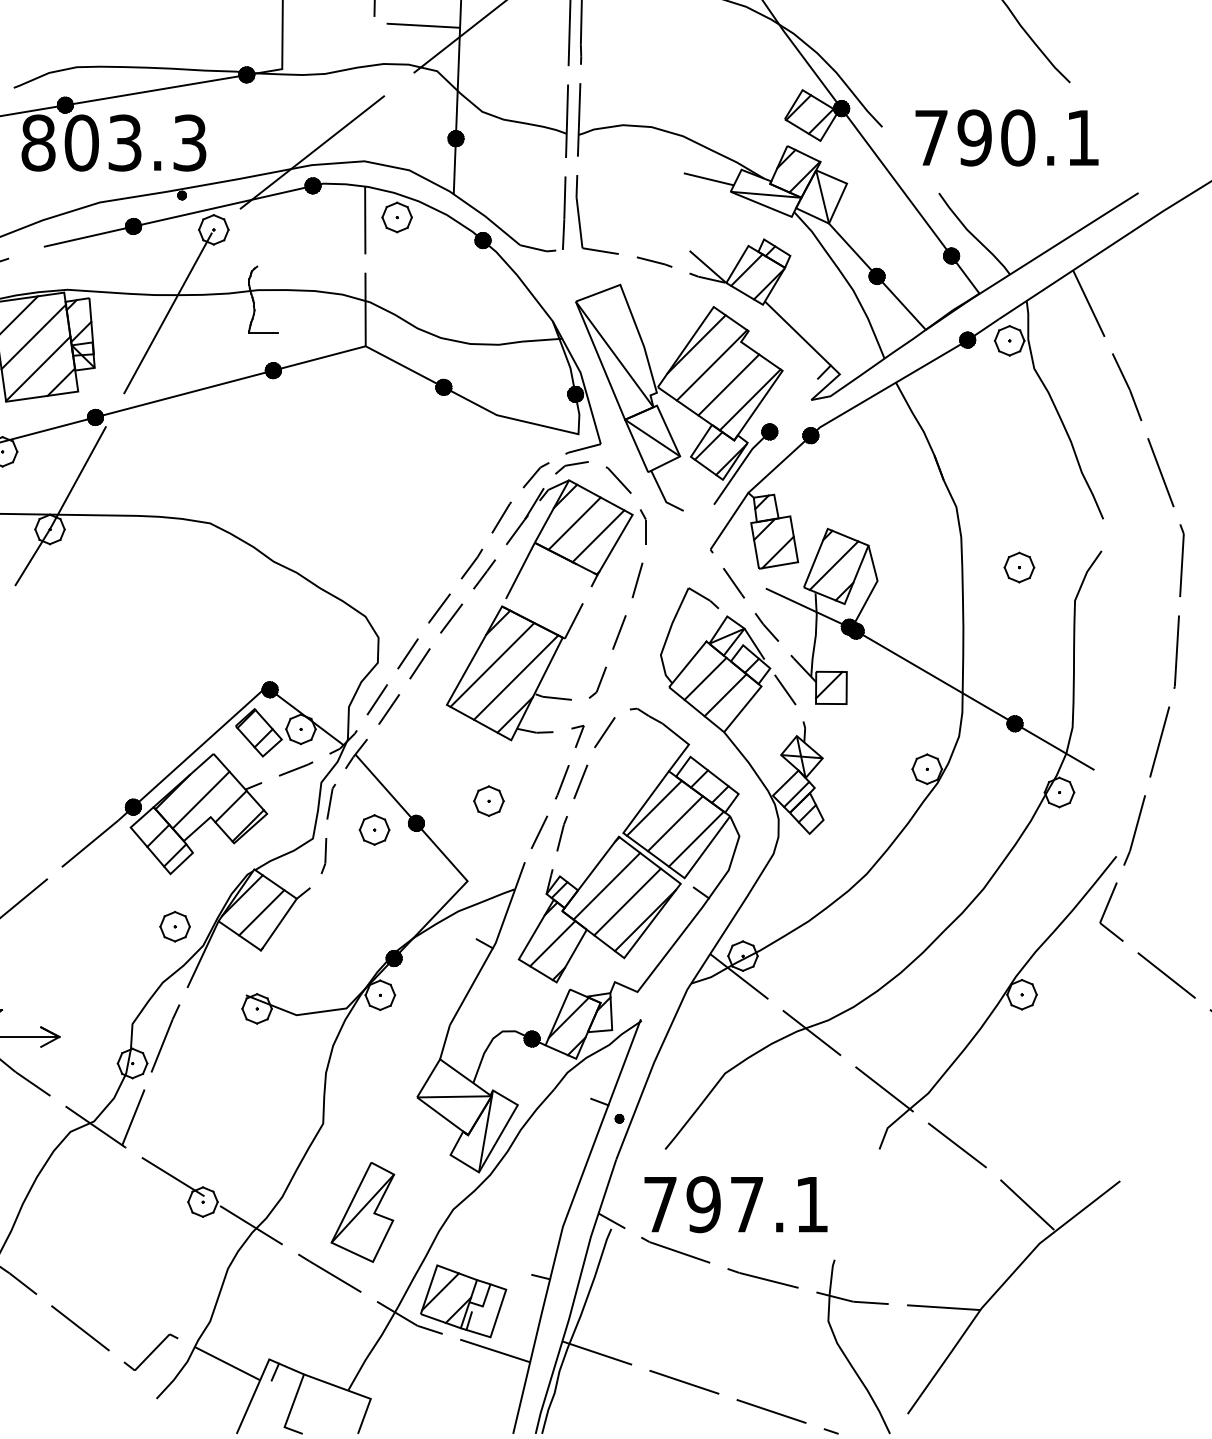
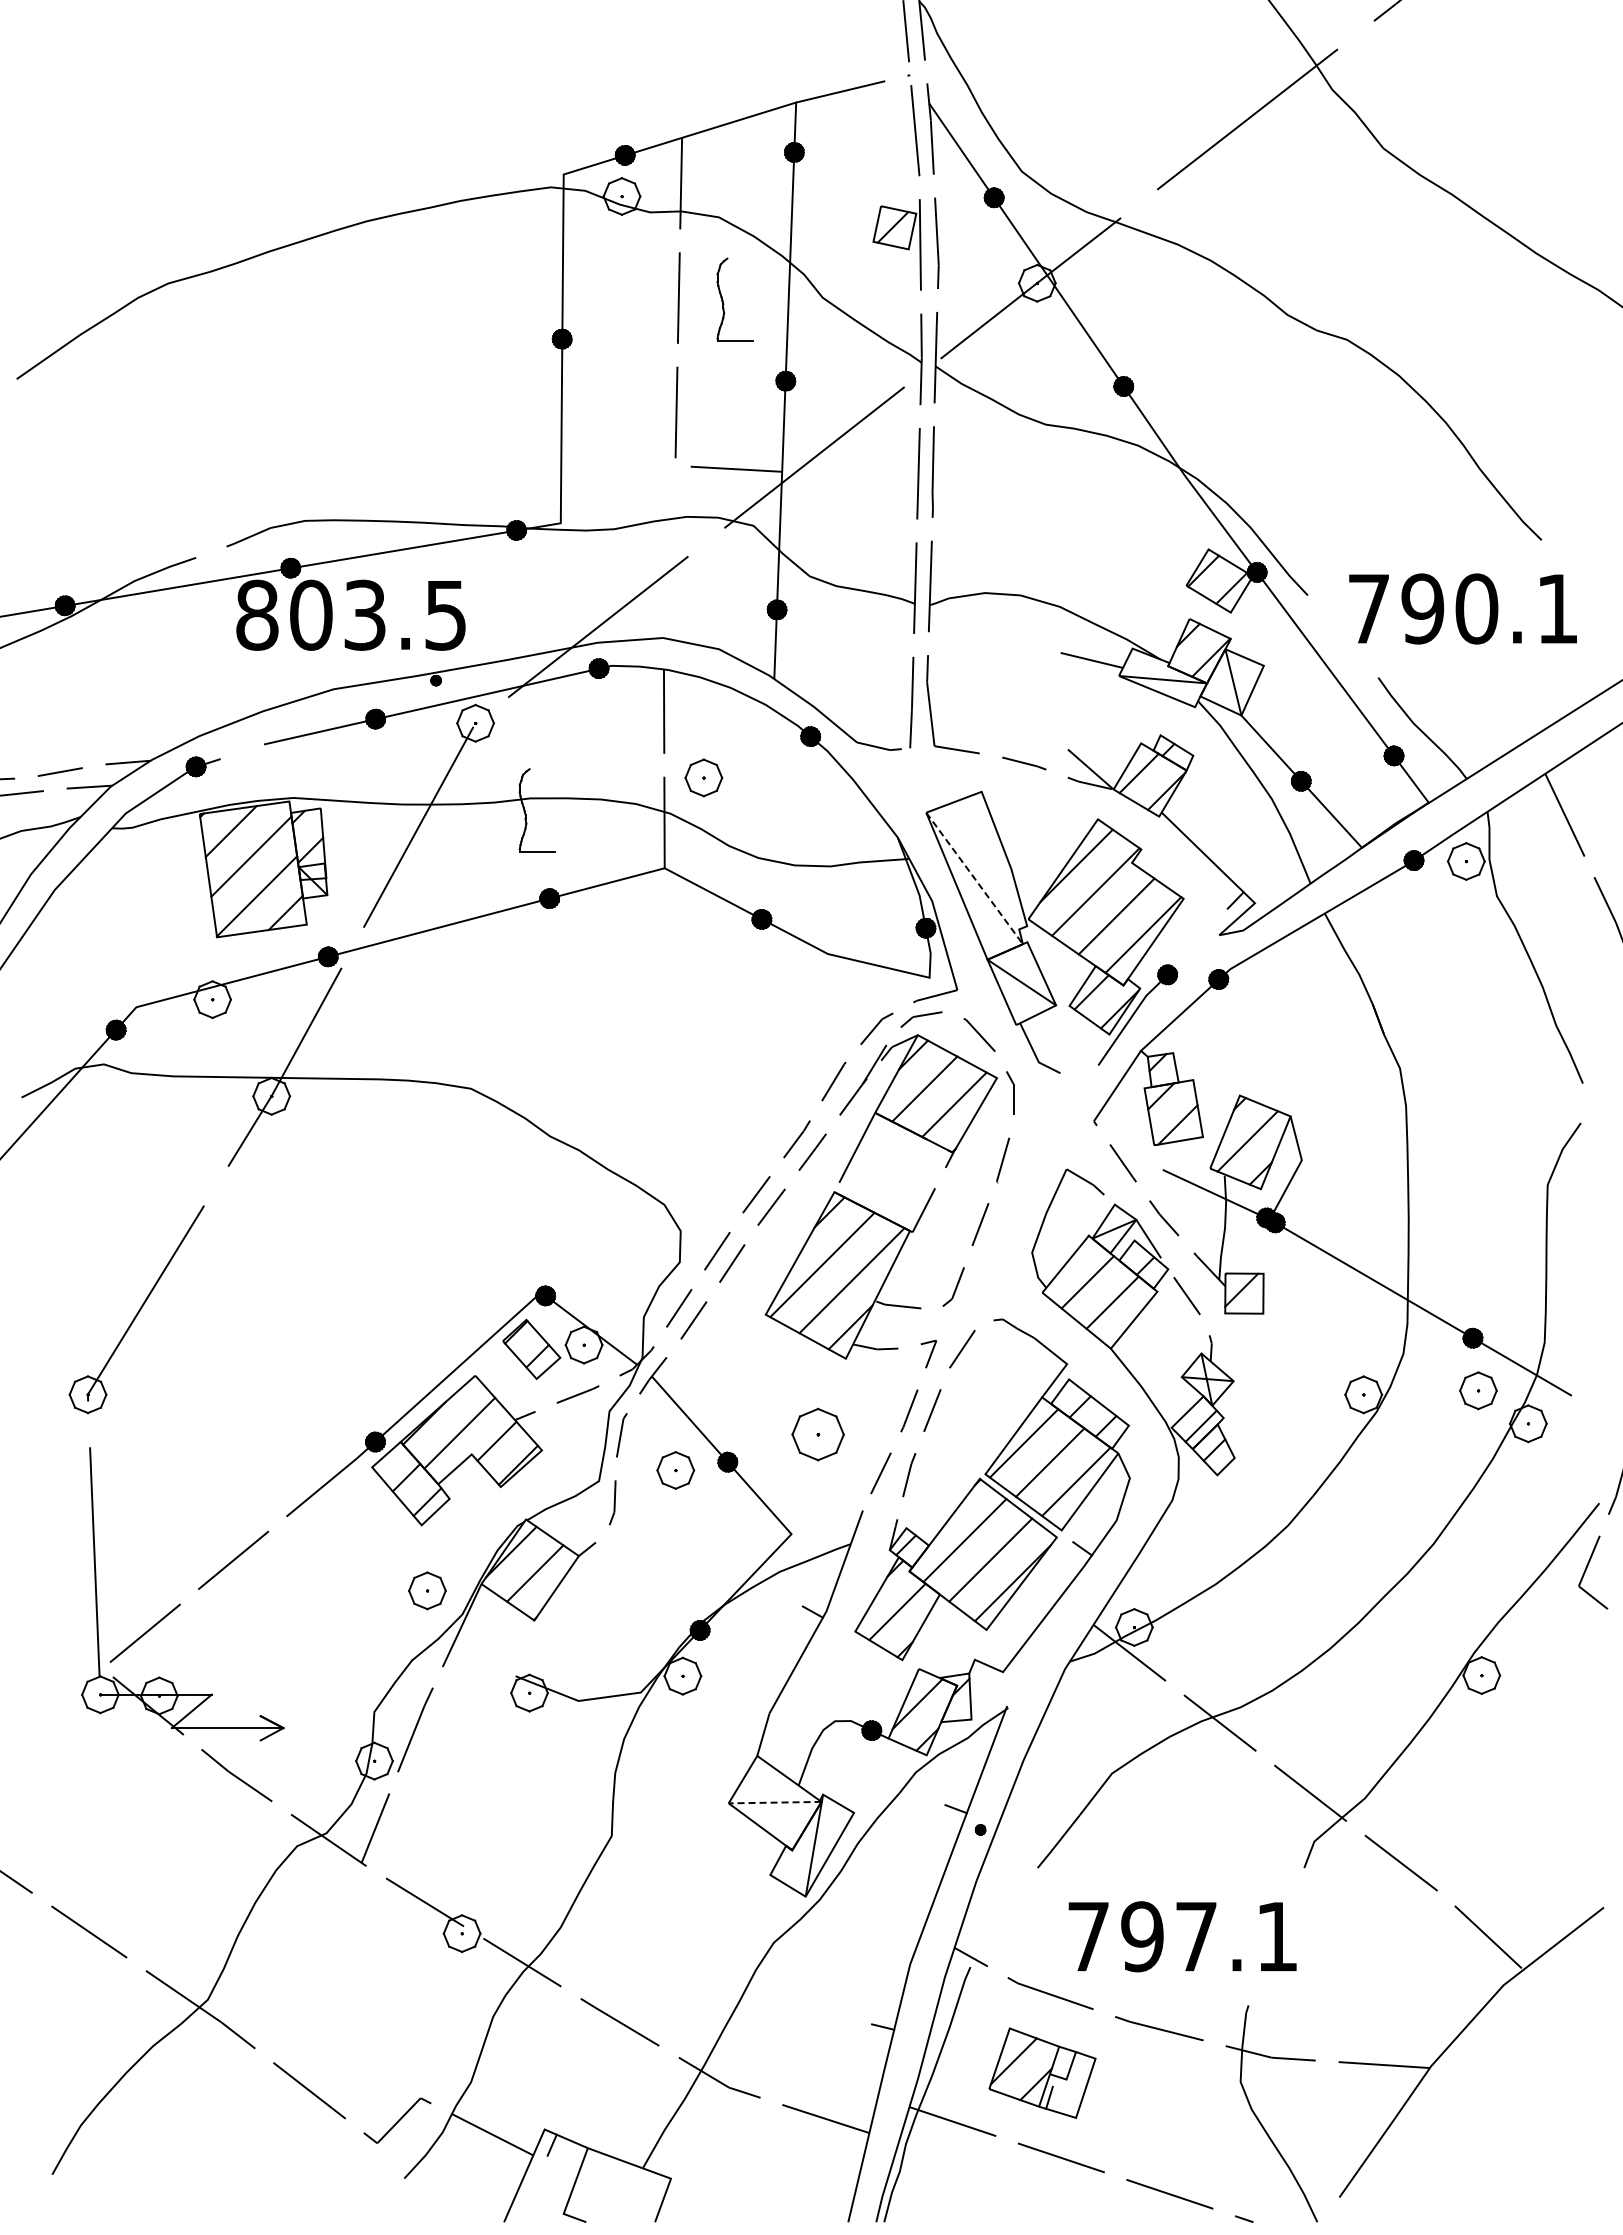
text: (190, 142) -> (446, 614), 803.3 -> 803.5
part: (396, 217) -> (703, 777), moved
line: (614, 354) -> (974, 878), solid -> dashed
part: (1019, 567) -> (1478, 1390), moved
part: (488, 801) -> (817, 1434), size x1.4
line: (453, 1096) -> (774, 1802), solid -> dashed
text: (735, 1204) -> (1182, 1936), moved
part: (363, 1212) -> (661, 1946), removed
part: (463, 1300) -> (1042, 2072), moved

